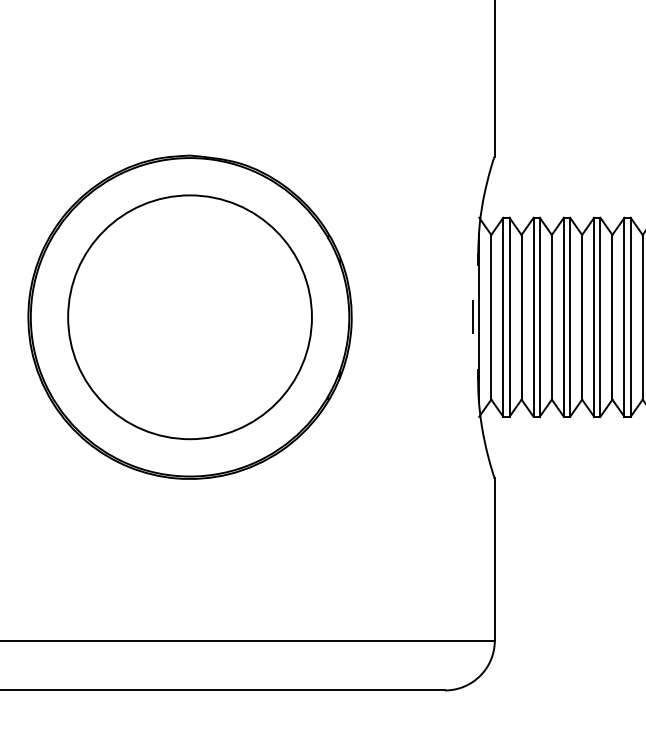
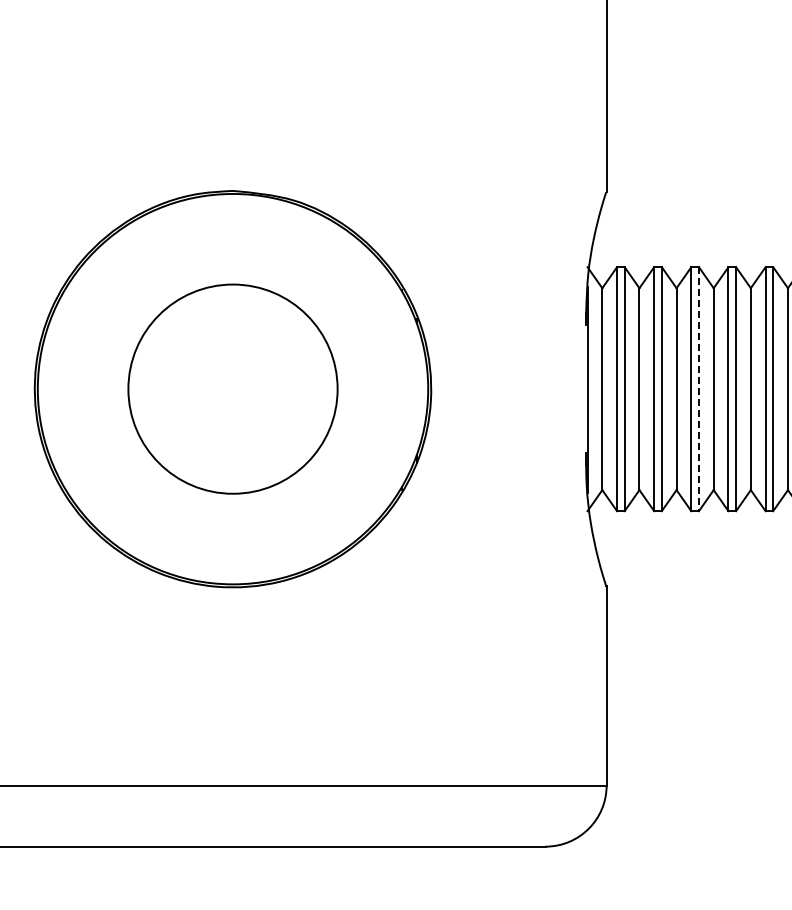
circle: (189, 316) -> (232, 388), size x0.7
line: (472, 316) -> (579, 388), removed
line: (569, 317) -> (698, 389), solid -> dashed

